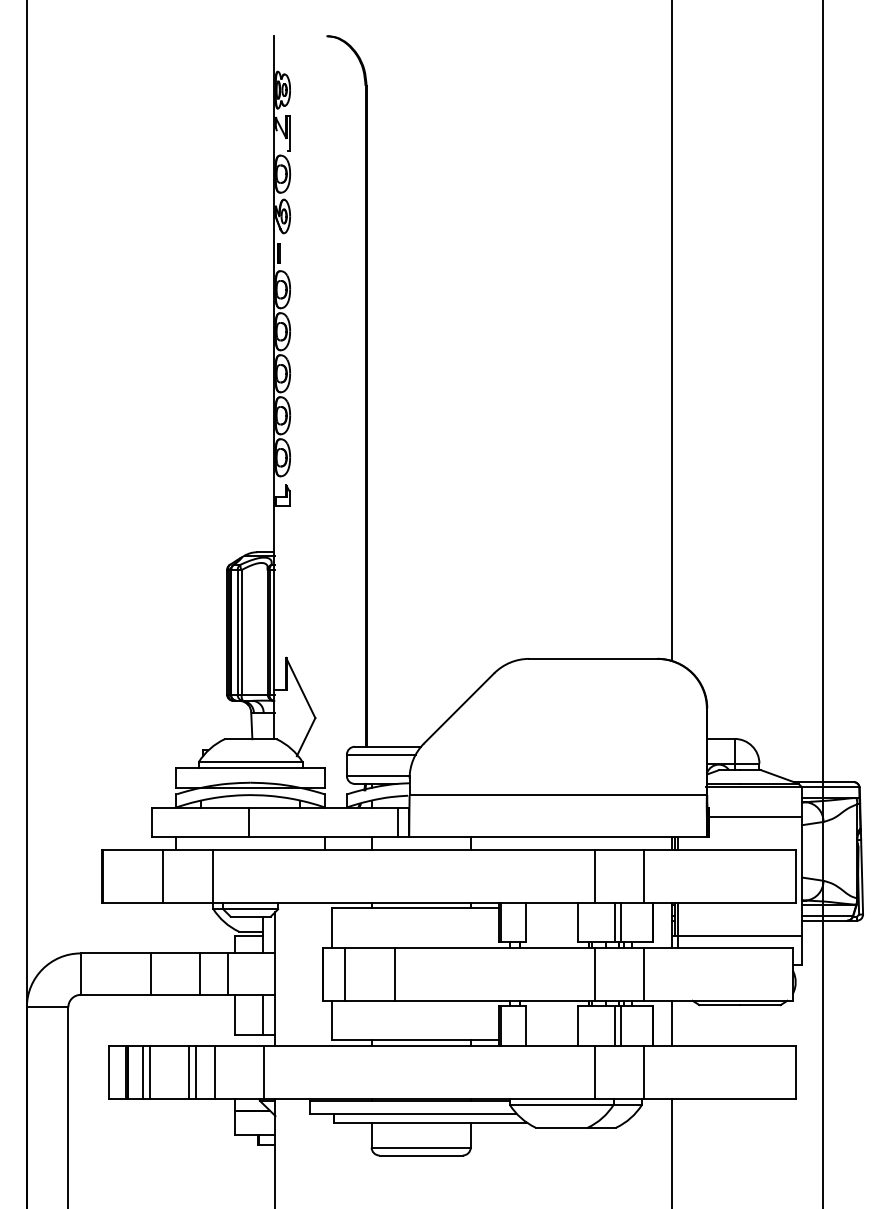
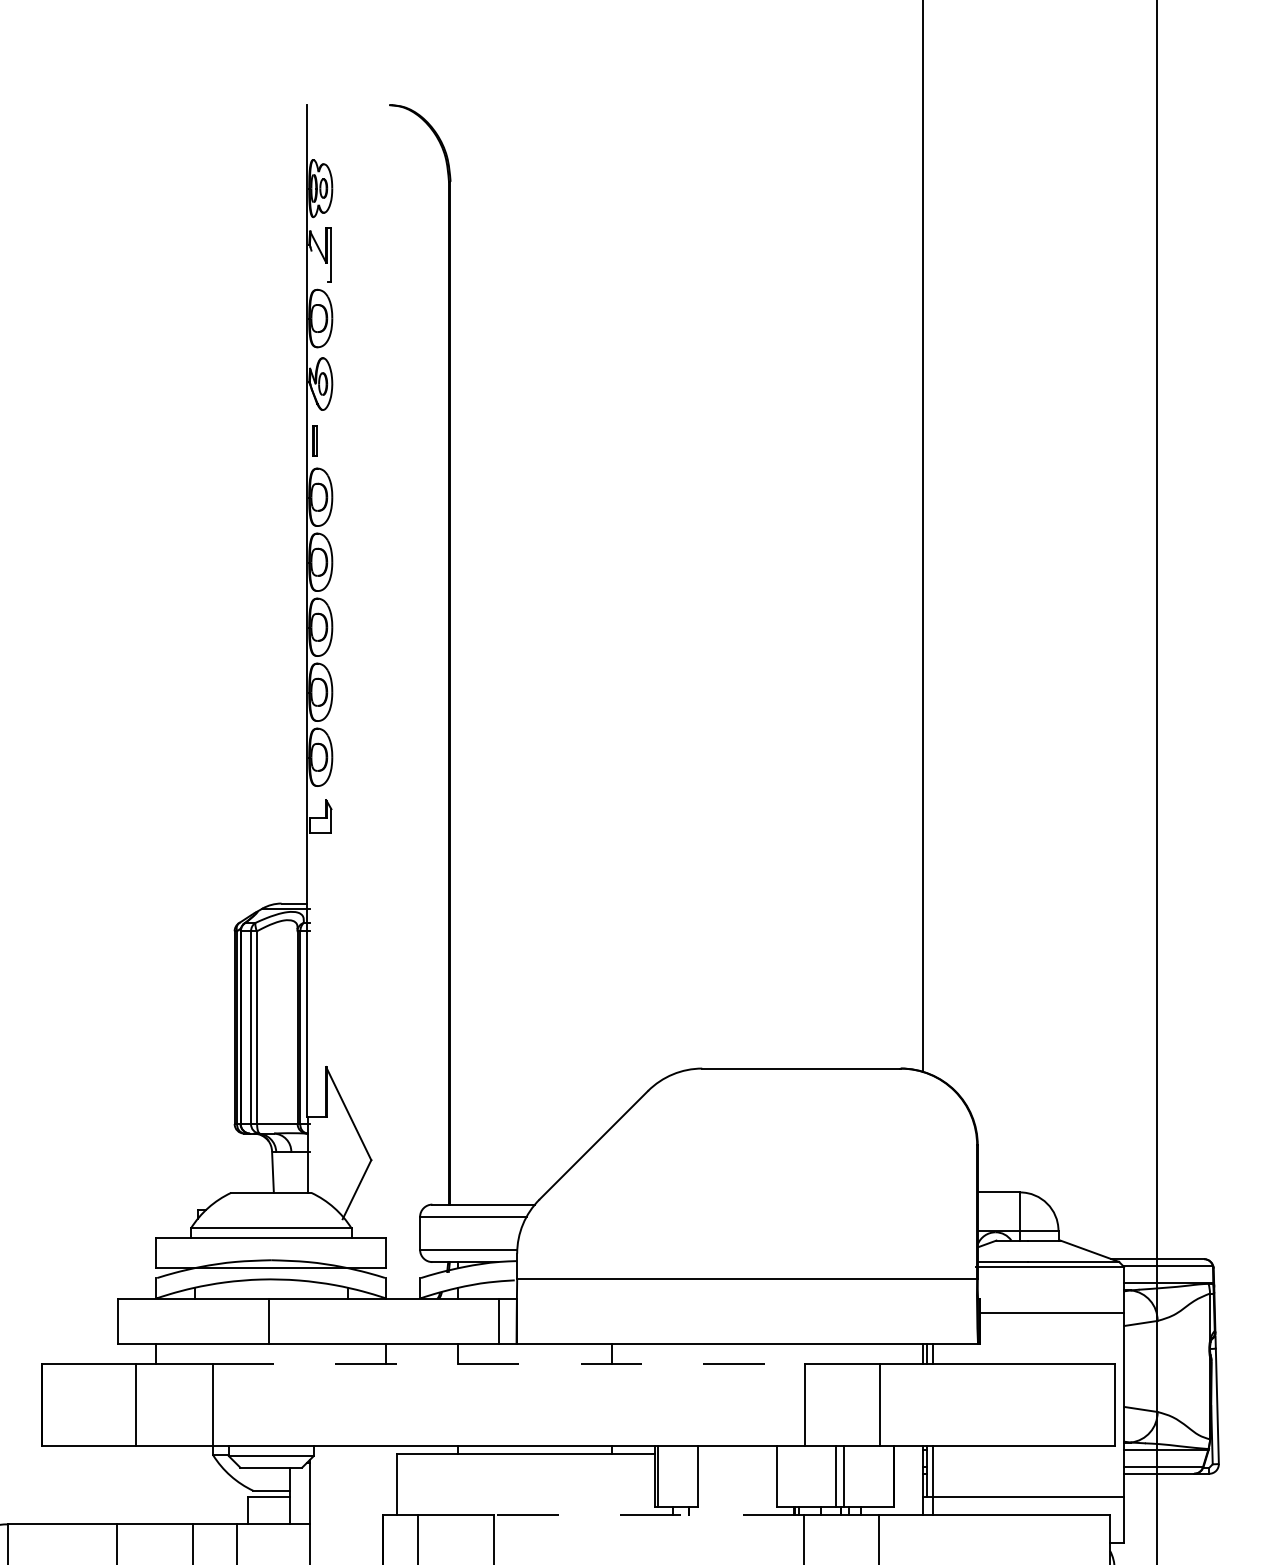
line: (404, 849) -> (509, 1363), solid -> dashed
line: (494, 947) -> (648, 1515), solid -> dashed

